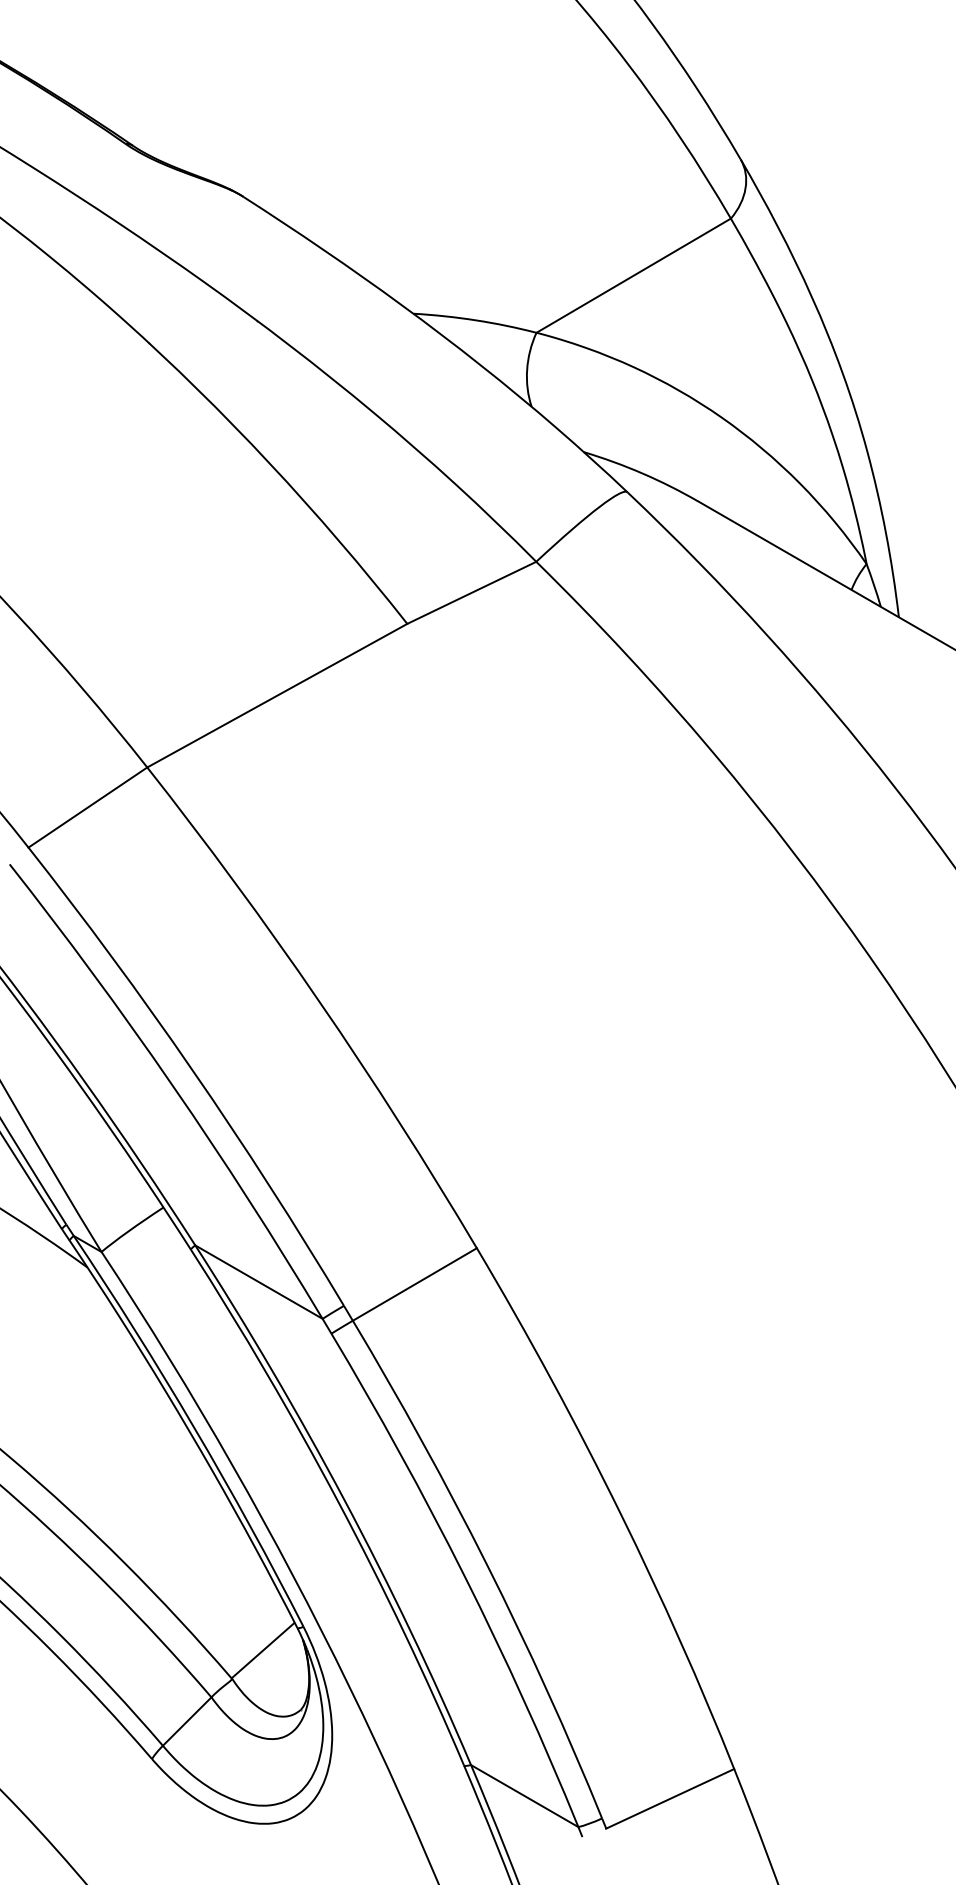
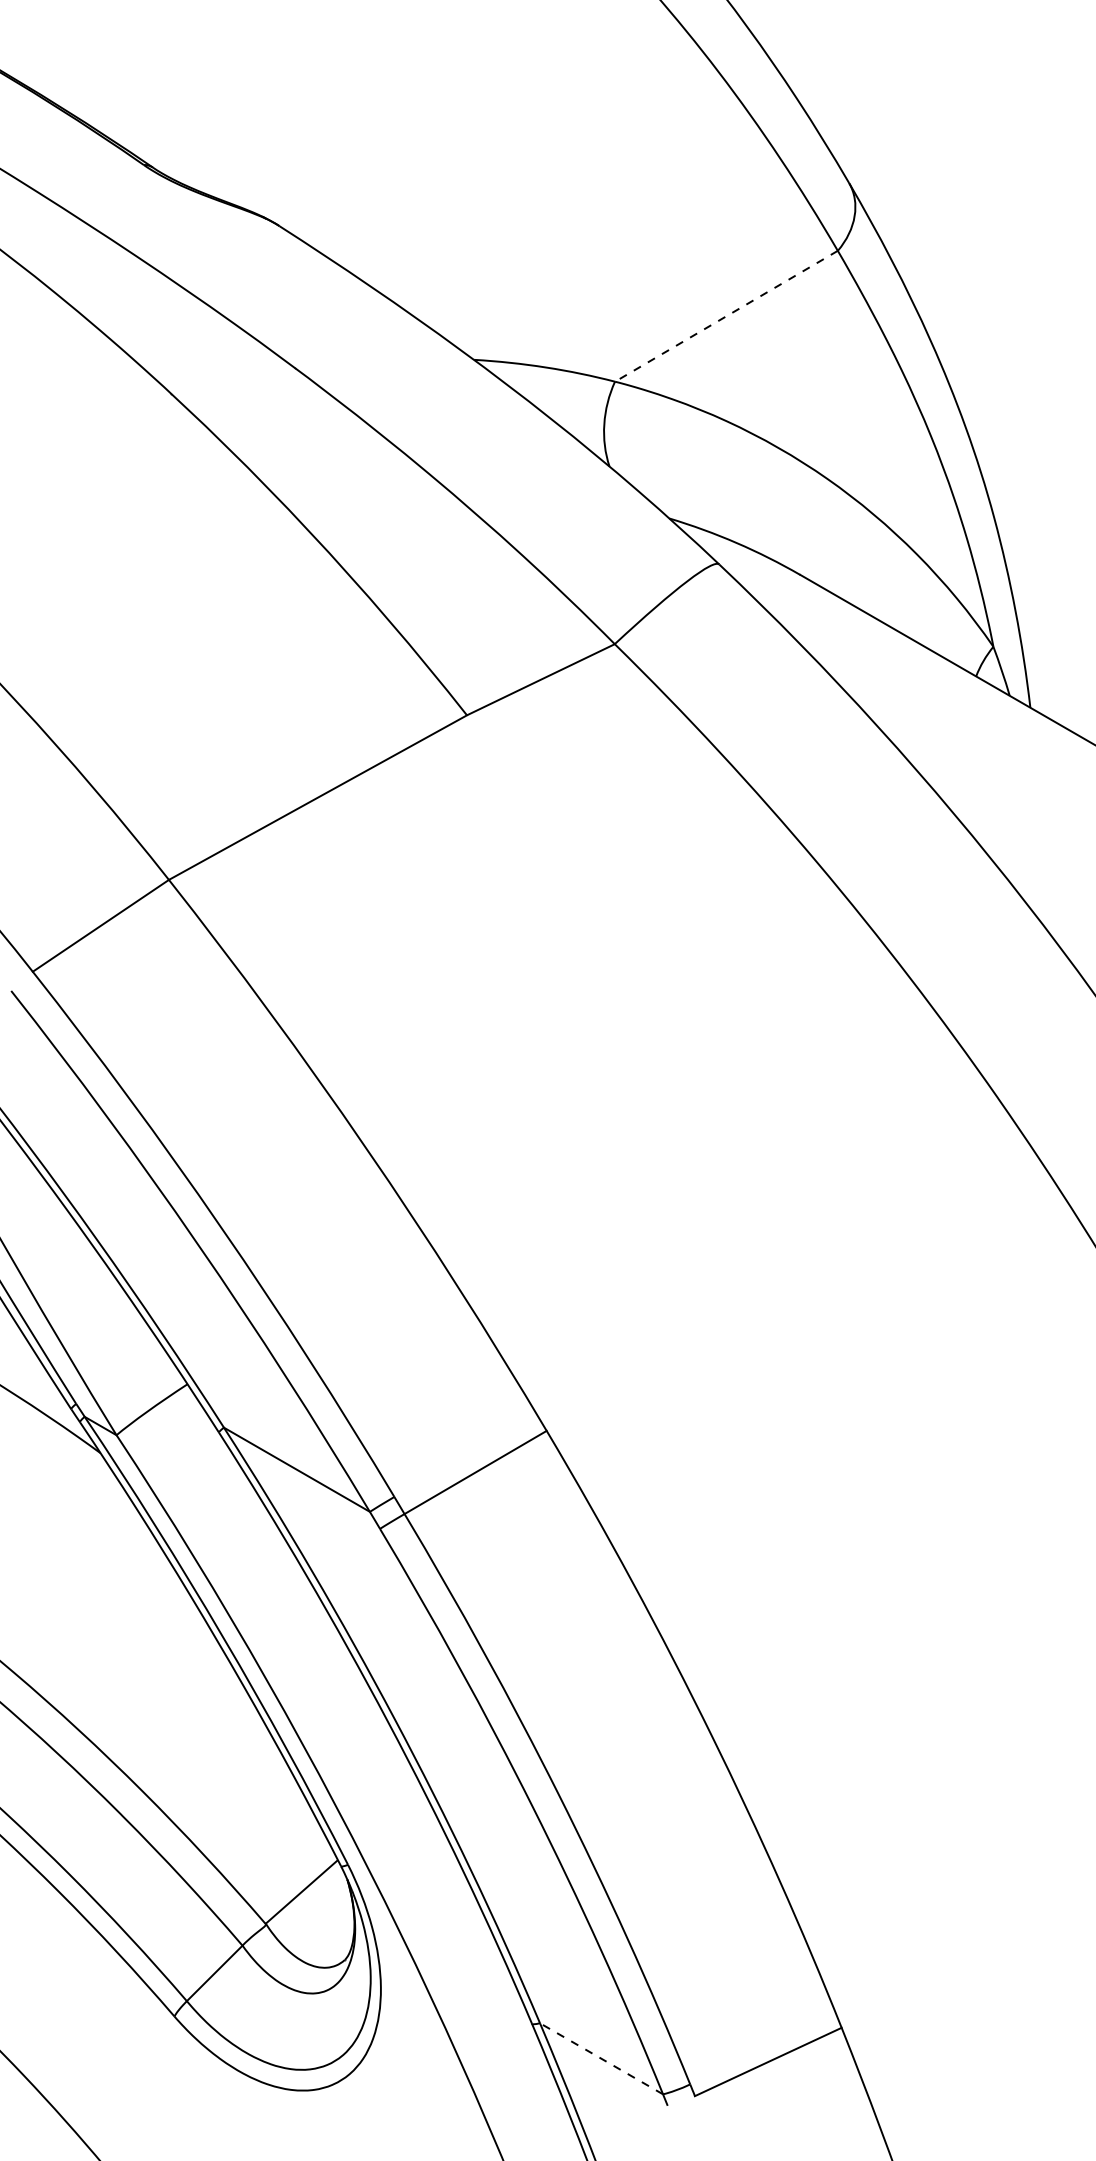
line: (633, 275) -> (726, 316), solid -> dashed
line: (524, 1795) -> (601, 2058), solid -> dashed

